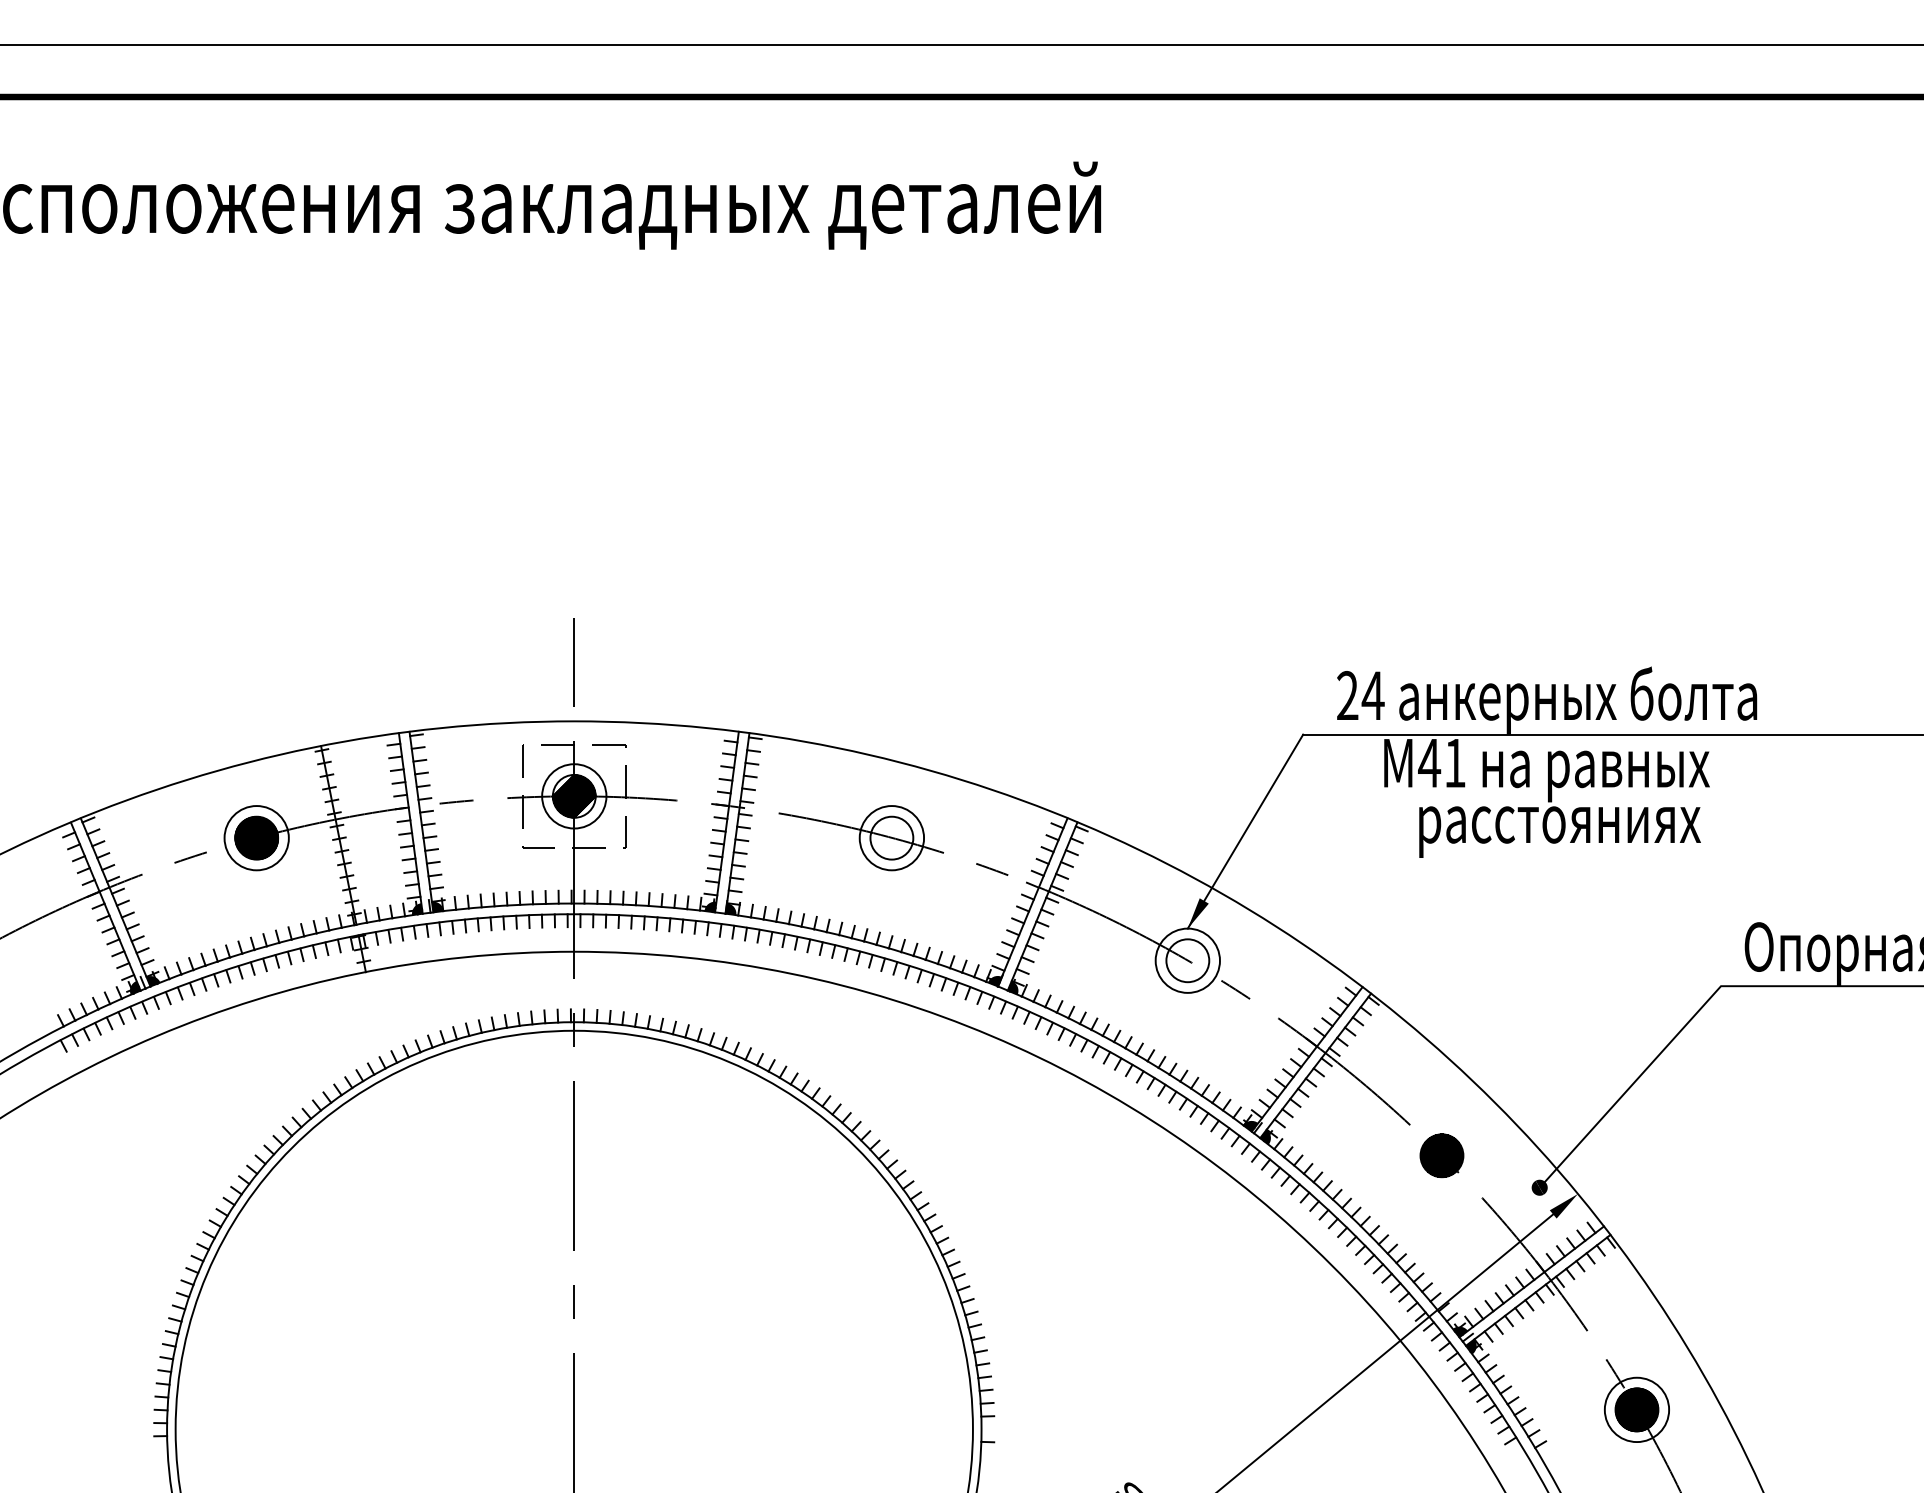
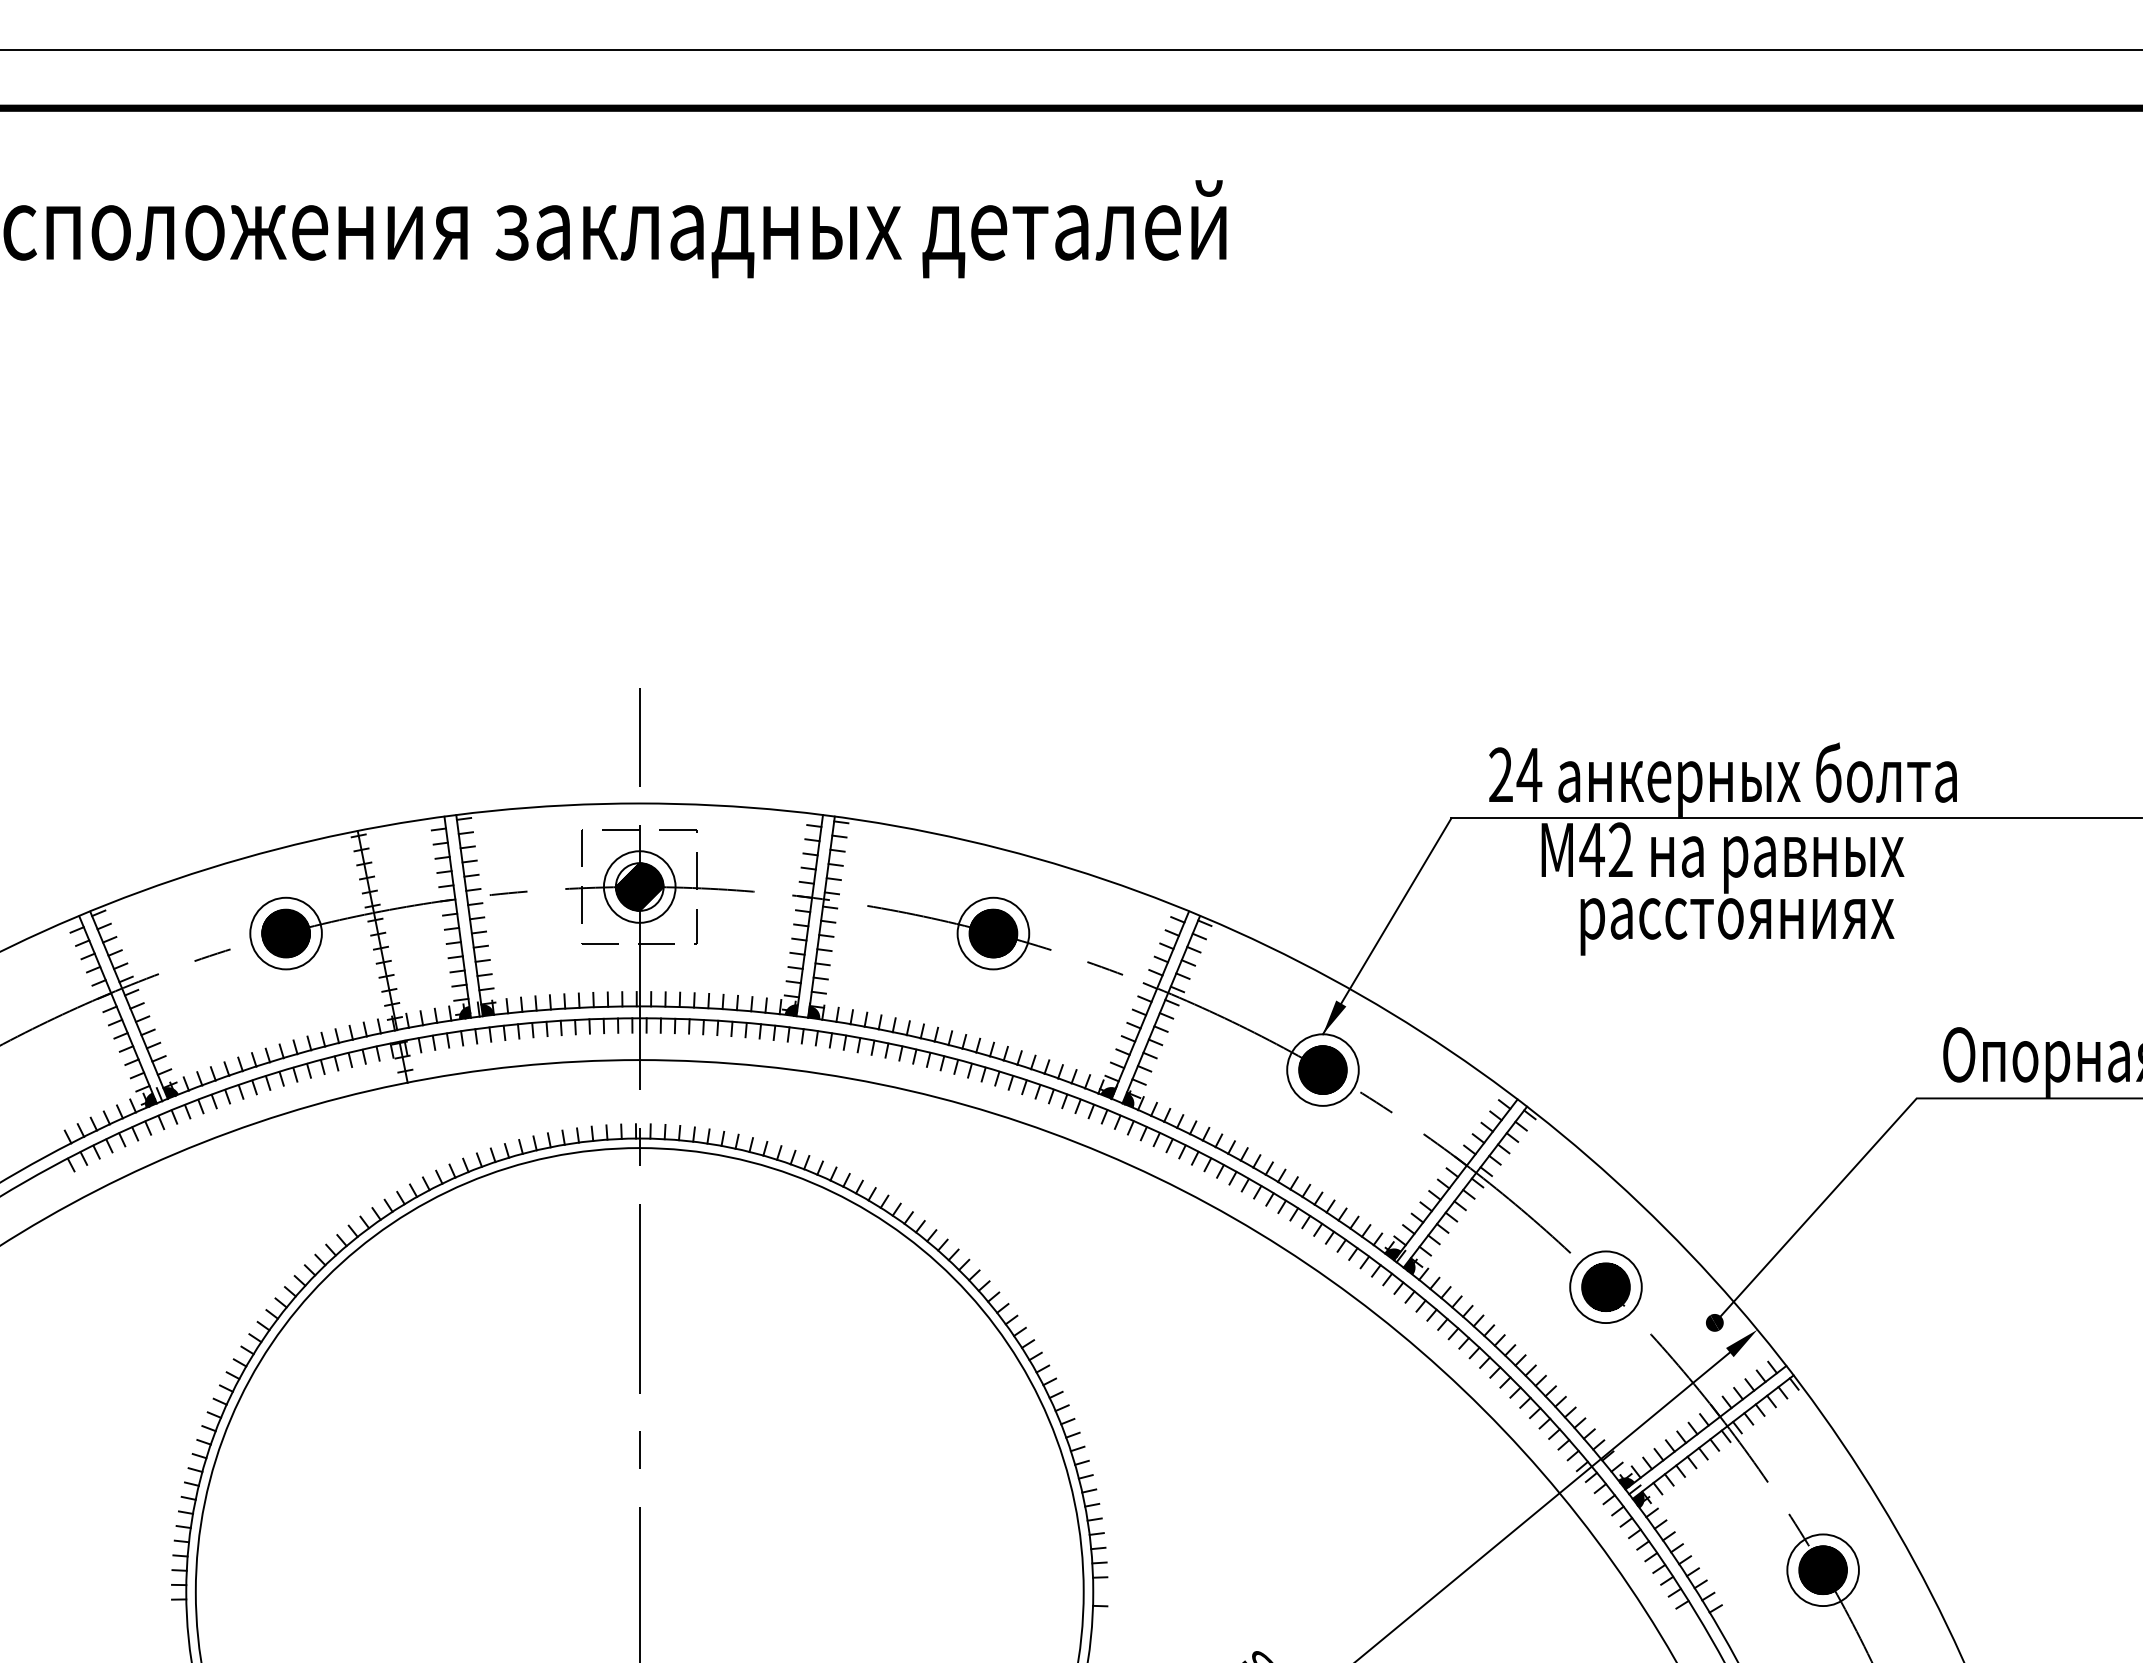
text: (1455, 762) -> (1620, 849), M41 -> M42
hatch: (891, 838) -> (993, 933), added
hatch: (1187, 960) -> (1322, 1069), added
circle: (1441, 1155) -> (1605, 1286), added

